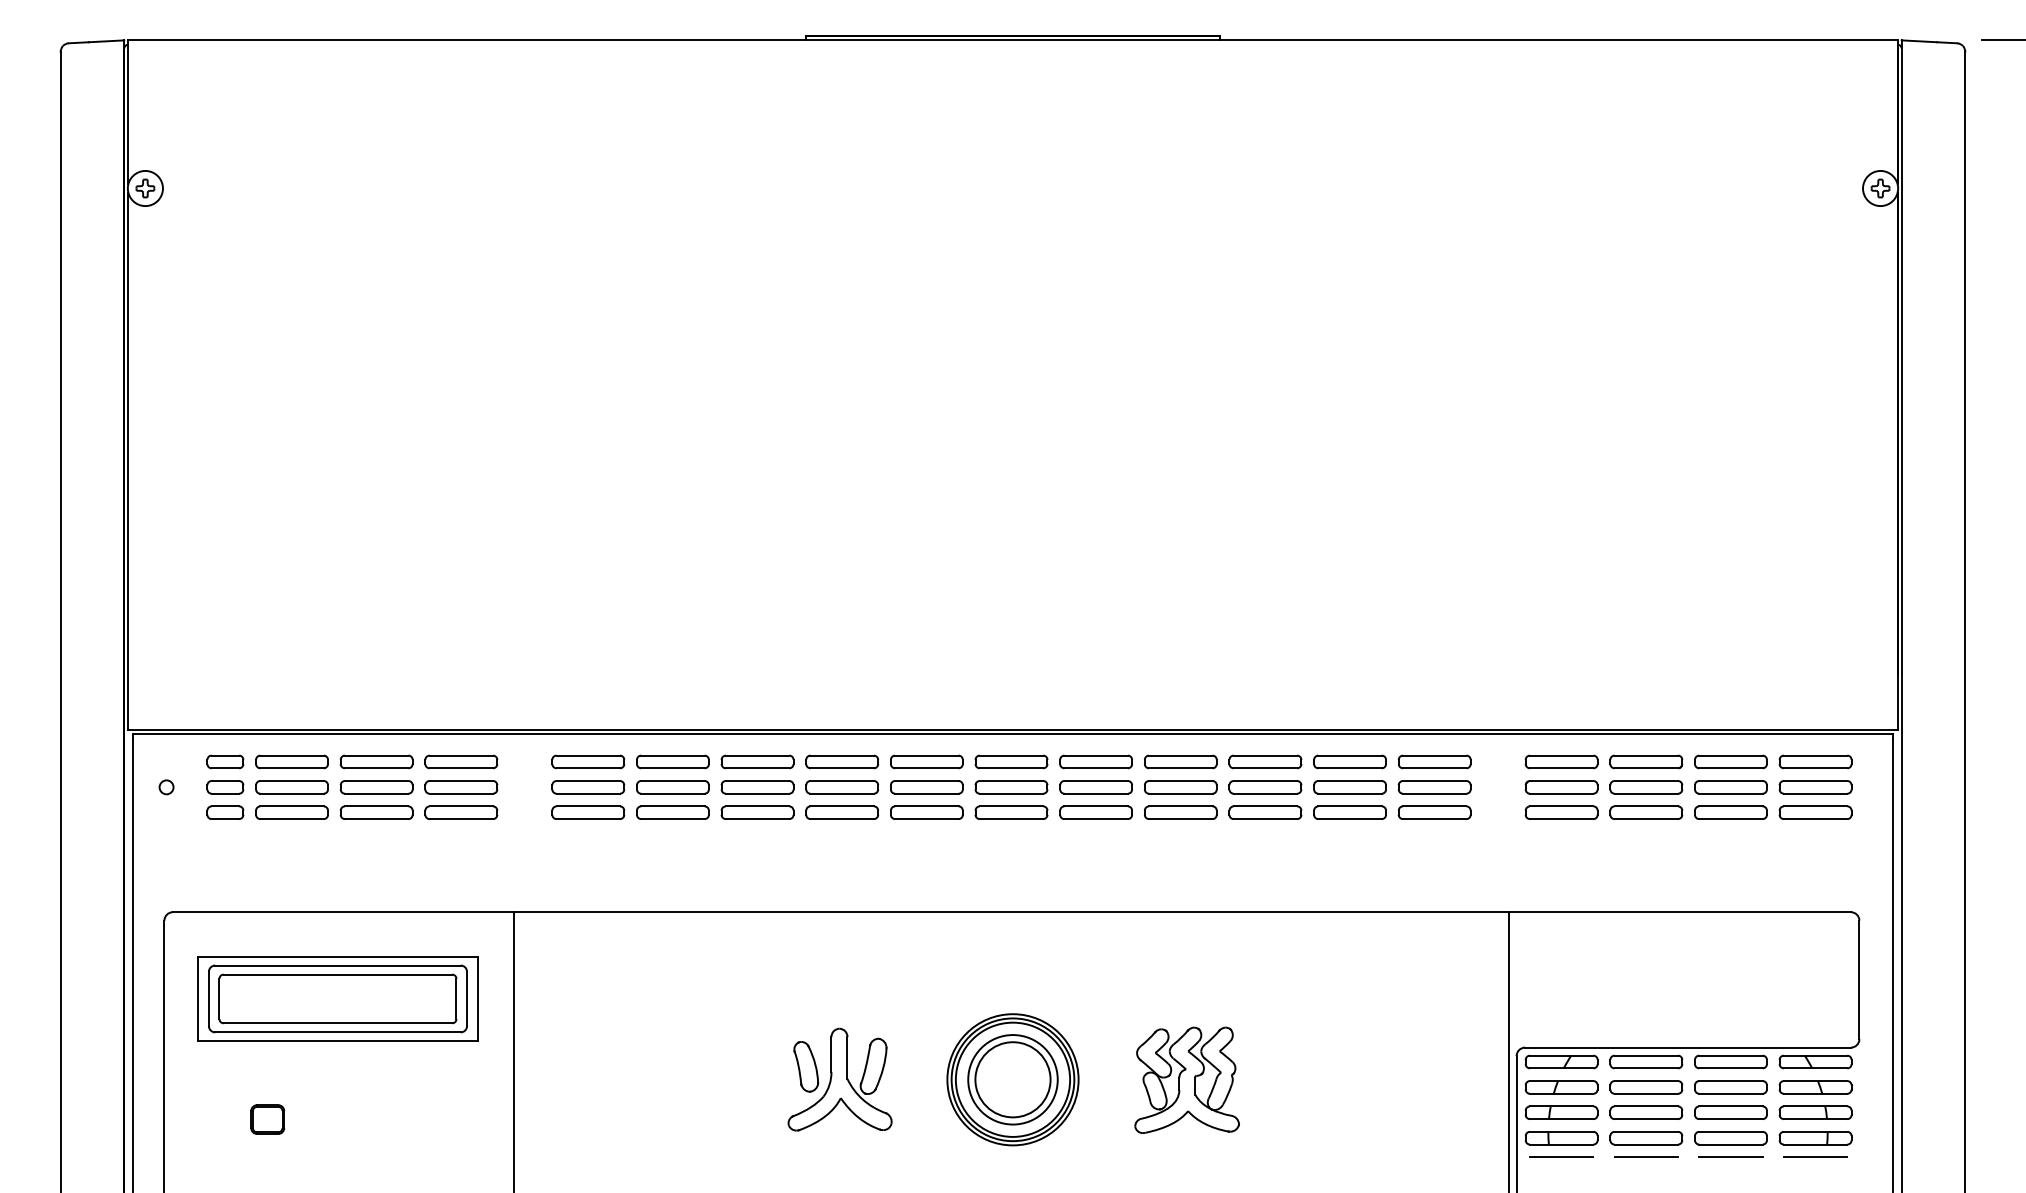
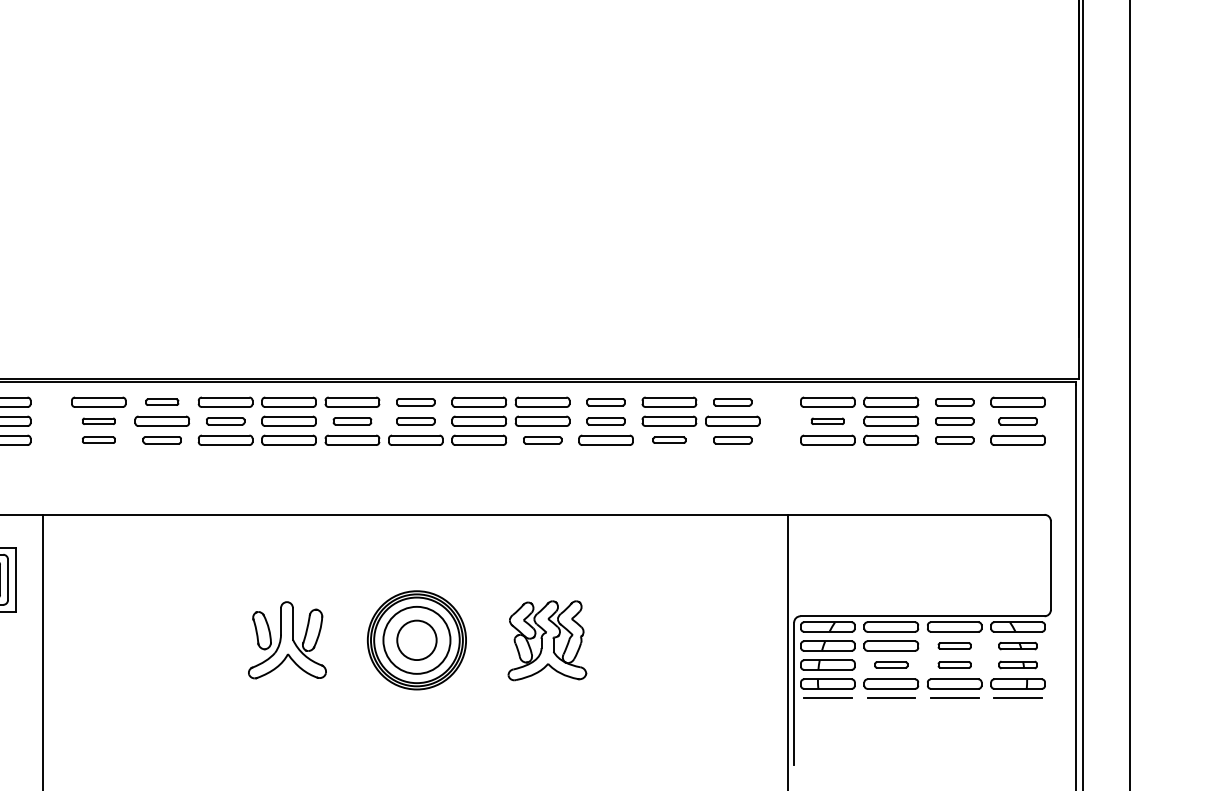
part: (672, 761) -> (161, 401), size x0.6
part: (1011, 761) -> (415, 401), size x0.7
part: (1265, 761) -> (606, 401), size x0.7
part: (1434, 761) -> (732, 401), size x0.7
part: (1730, 761) -> (954, 401), size x0.7
part: (588, 787) -> (99, 421), size x0.6
part: (757, 787) -> (225, 421), size x0.7
part: (926, 787) -> (352, 421), size x0.7
part: (1011, 787) -> (415, 421), size x0.7
part: (1265, 787) -> (606, 421), size x0.7
part: (1561, 787) -> (827, 421), size x0.6
part: (1730, 787) -> (954, 421), size x0.7
part: (1815, 787) -> (1018, 421), size x0.7
part: (588, 812) -> (99, 440), size x0.6
part: (672, 812) -> (161, 440), size x0.7
part: (1180, 812) -> (542, 440), size x0.7
part: (1349, 812) -> (669, 440), size x0.6
part: (1434, 812) -> (732, 440), size x0.7
part: (1730, 812) -> (954, 440), size x0.7
circle: (1012, 1079) -> (416, 640), size x0.7
part: (1730, 1087) -> (954, 646), size x0.6
part: (1815, 1087) -> (1018, 646), size x0.7
part: (1646, 1112) -> (891, 664), size x0.6
part: (1730, 1112) -> (954, 664), size x0.6
part: (1815, 1112) -> (1018, 664), size x0.7

